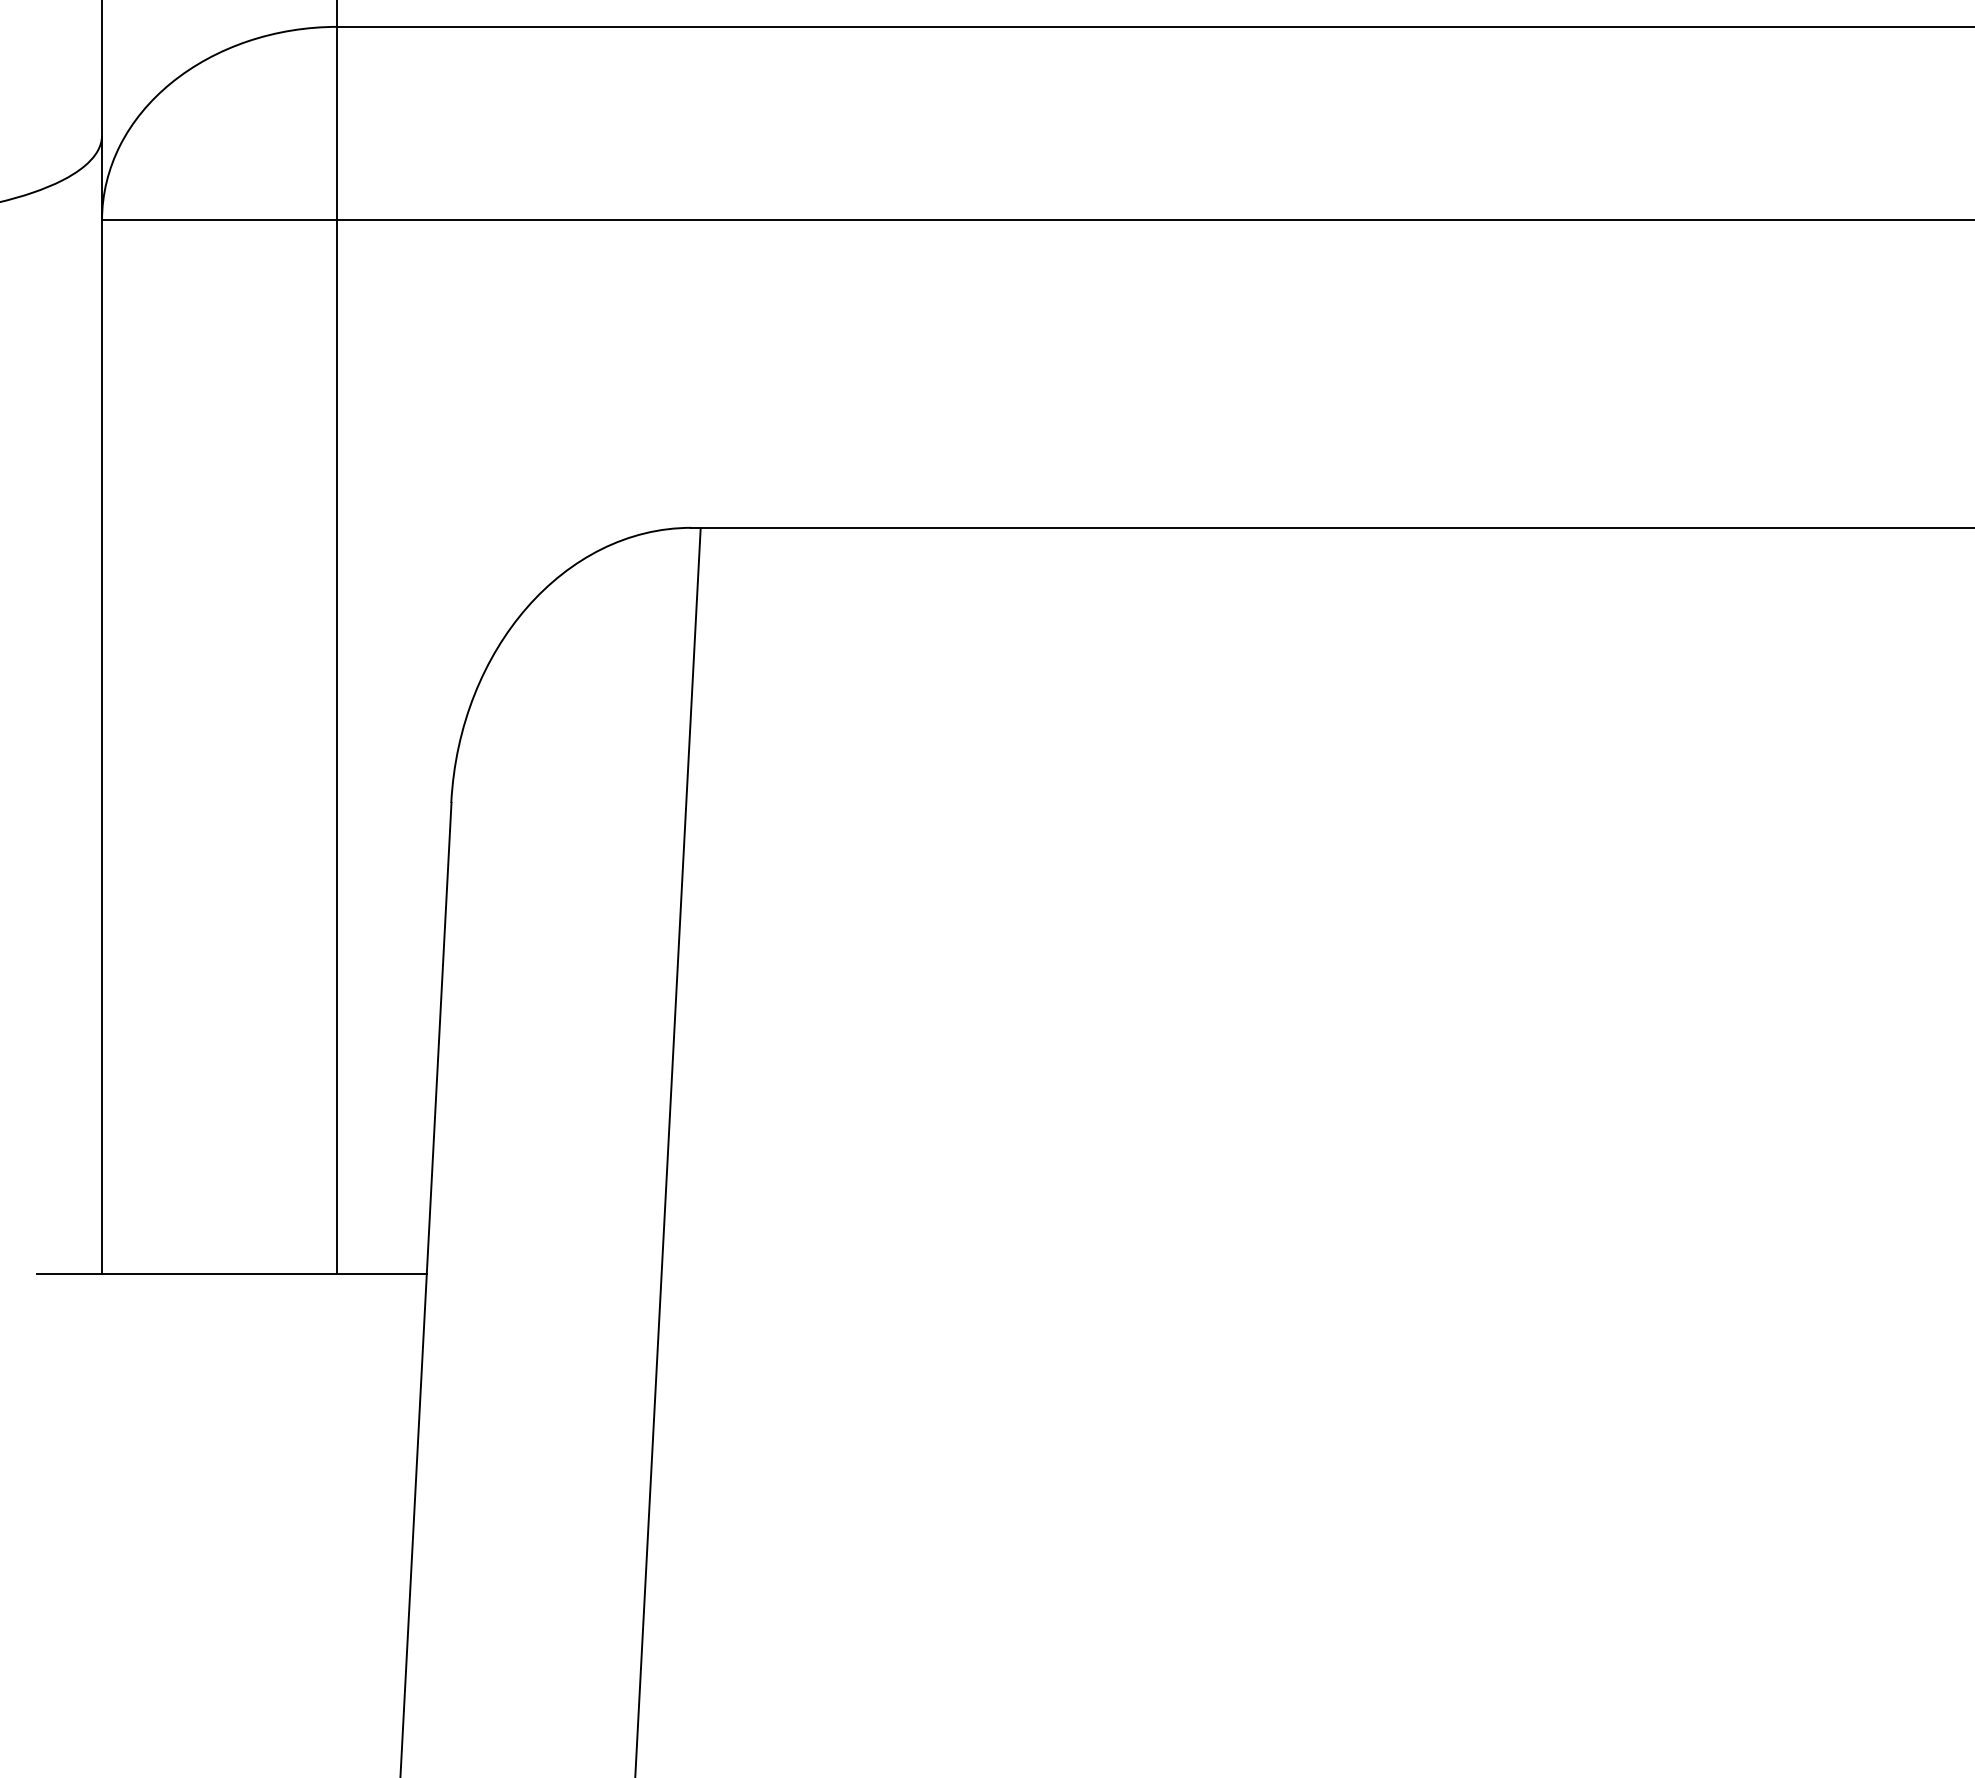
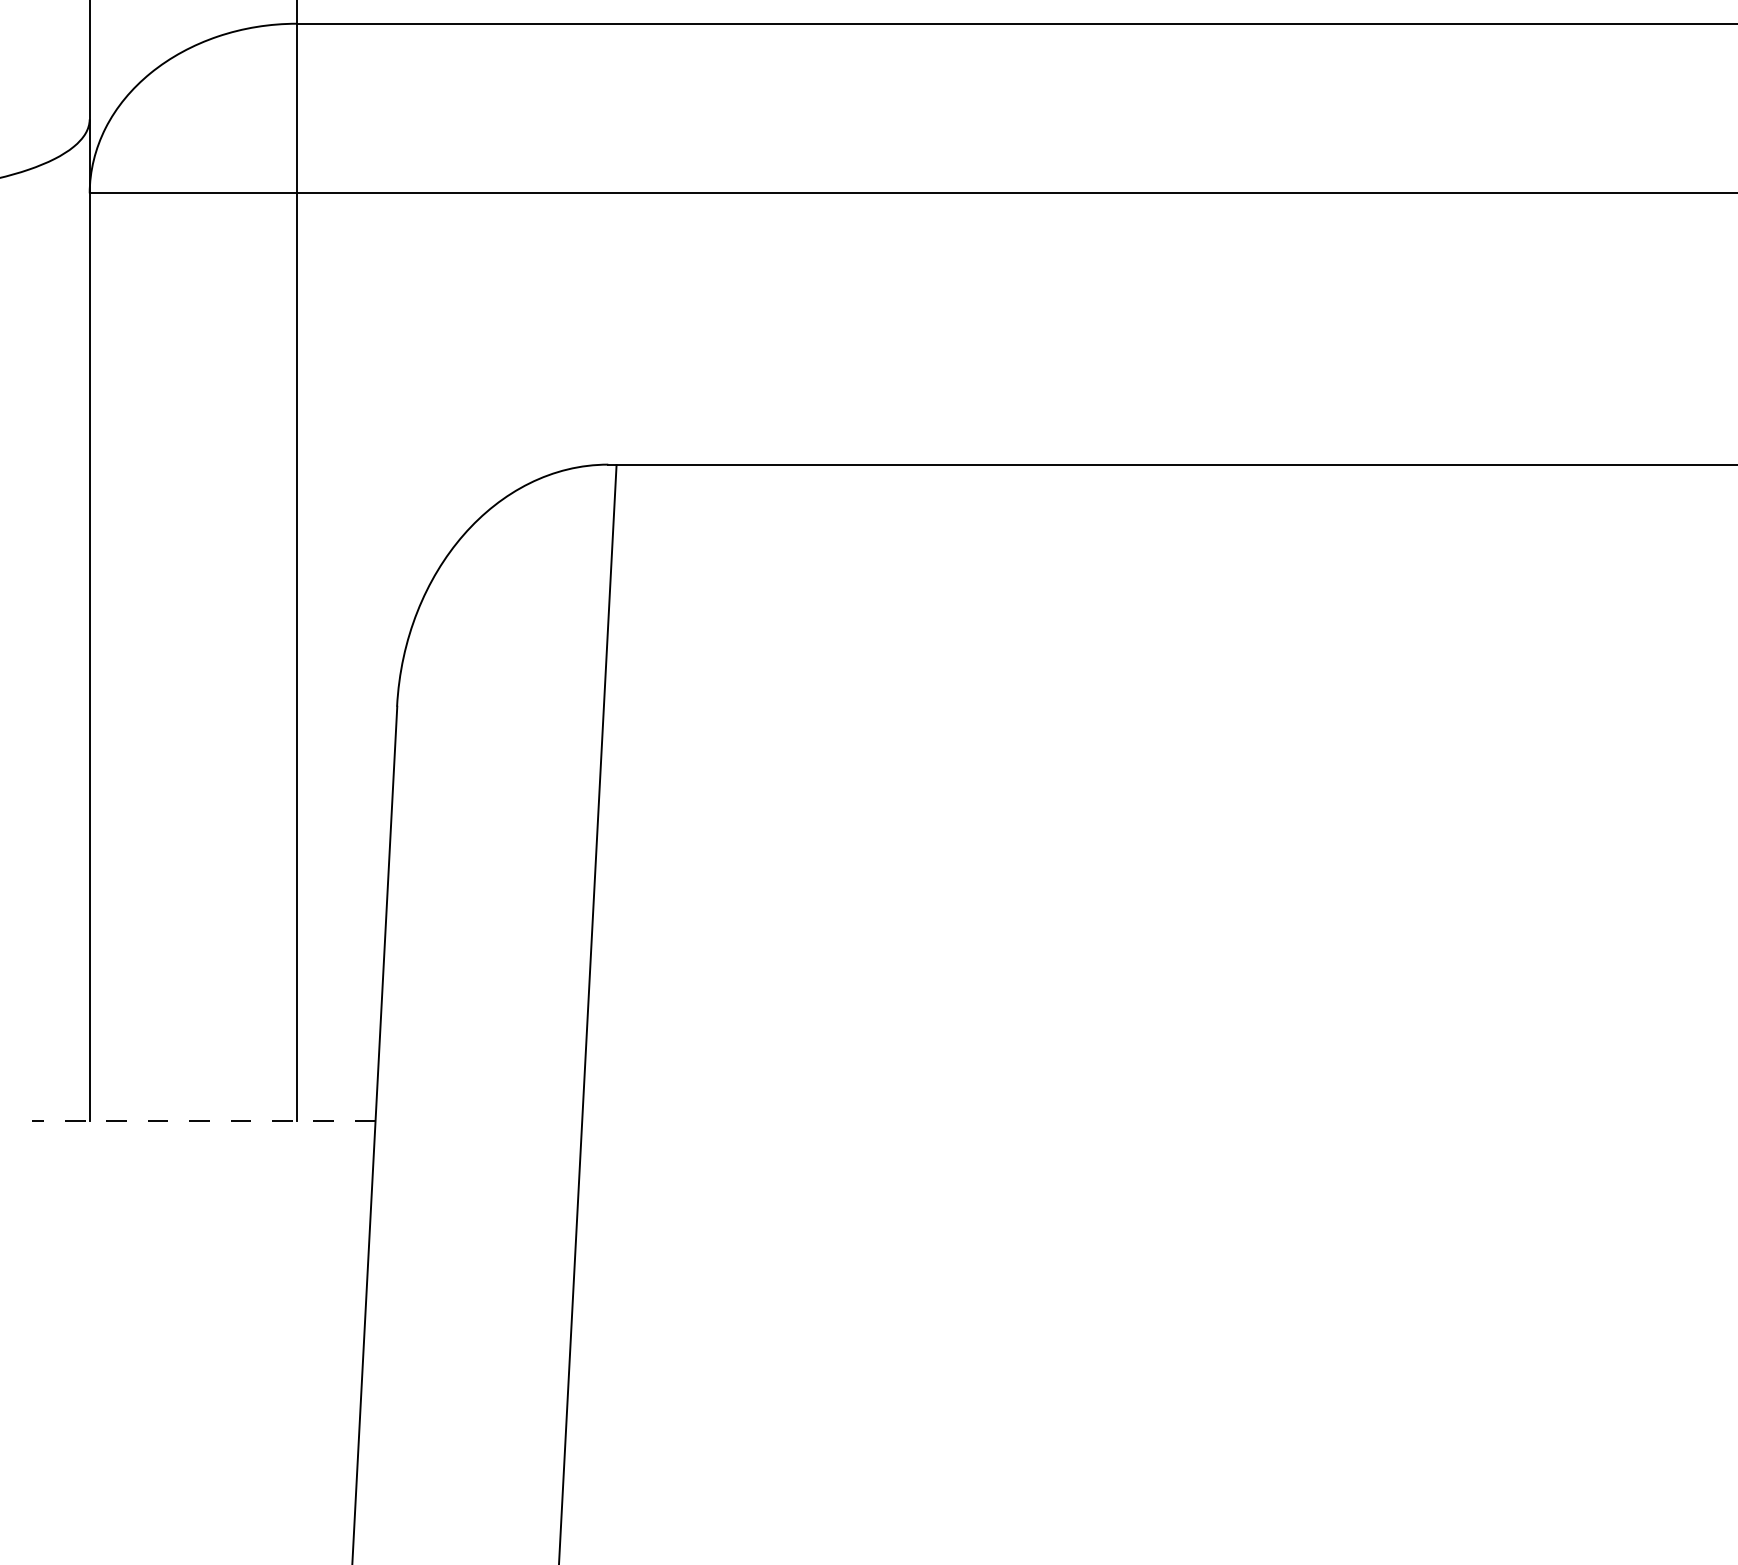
line: (231, 1273) -> (203, 1120), solid -> dashed

